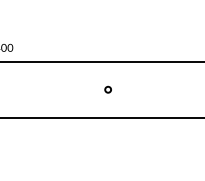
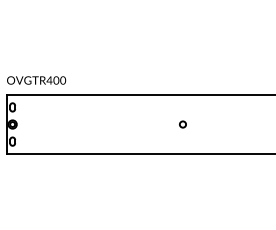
circle: (107, 89) -> (182, 124), moved

